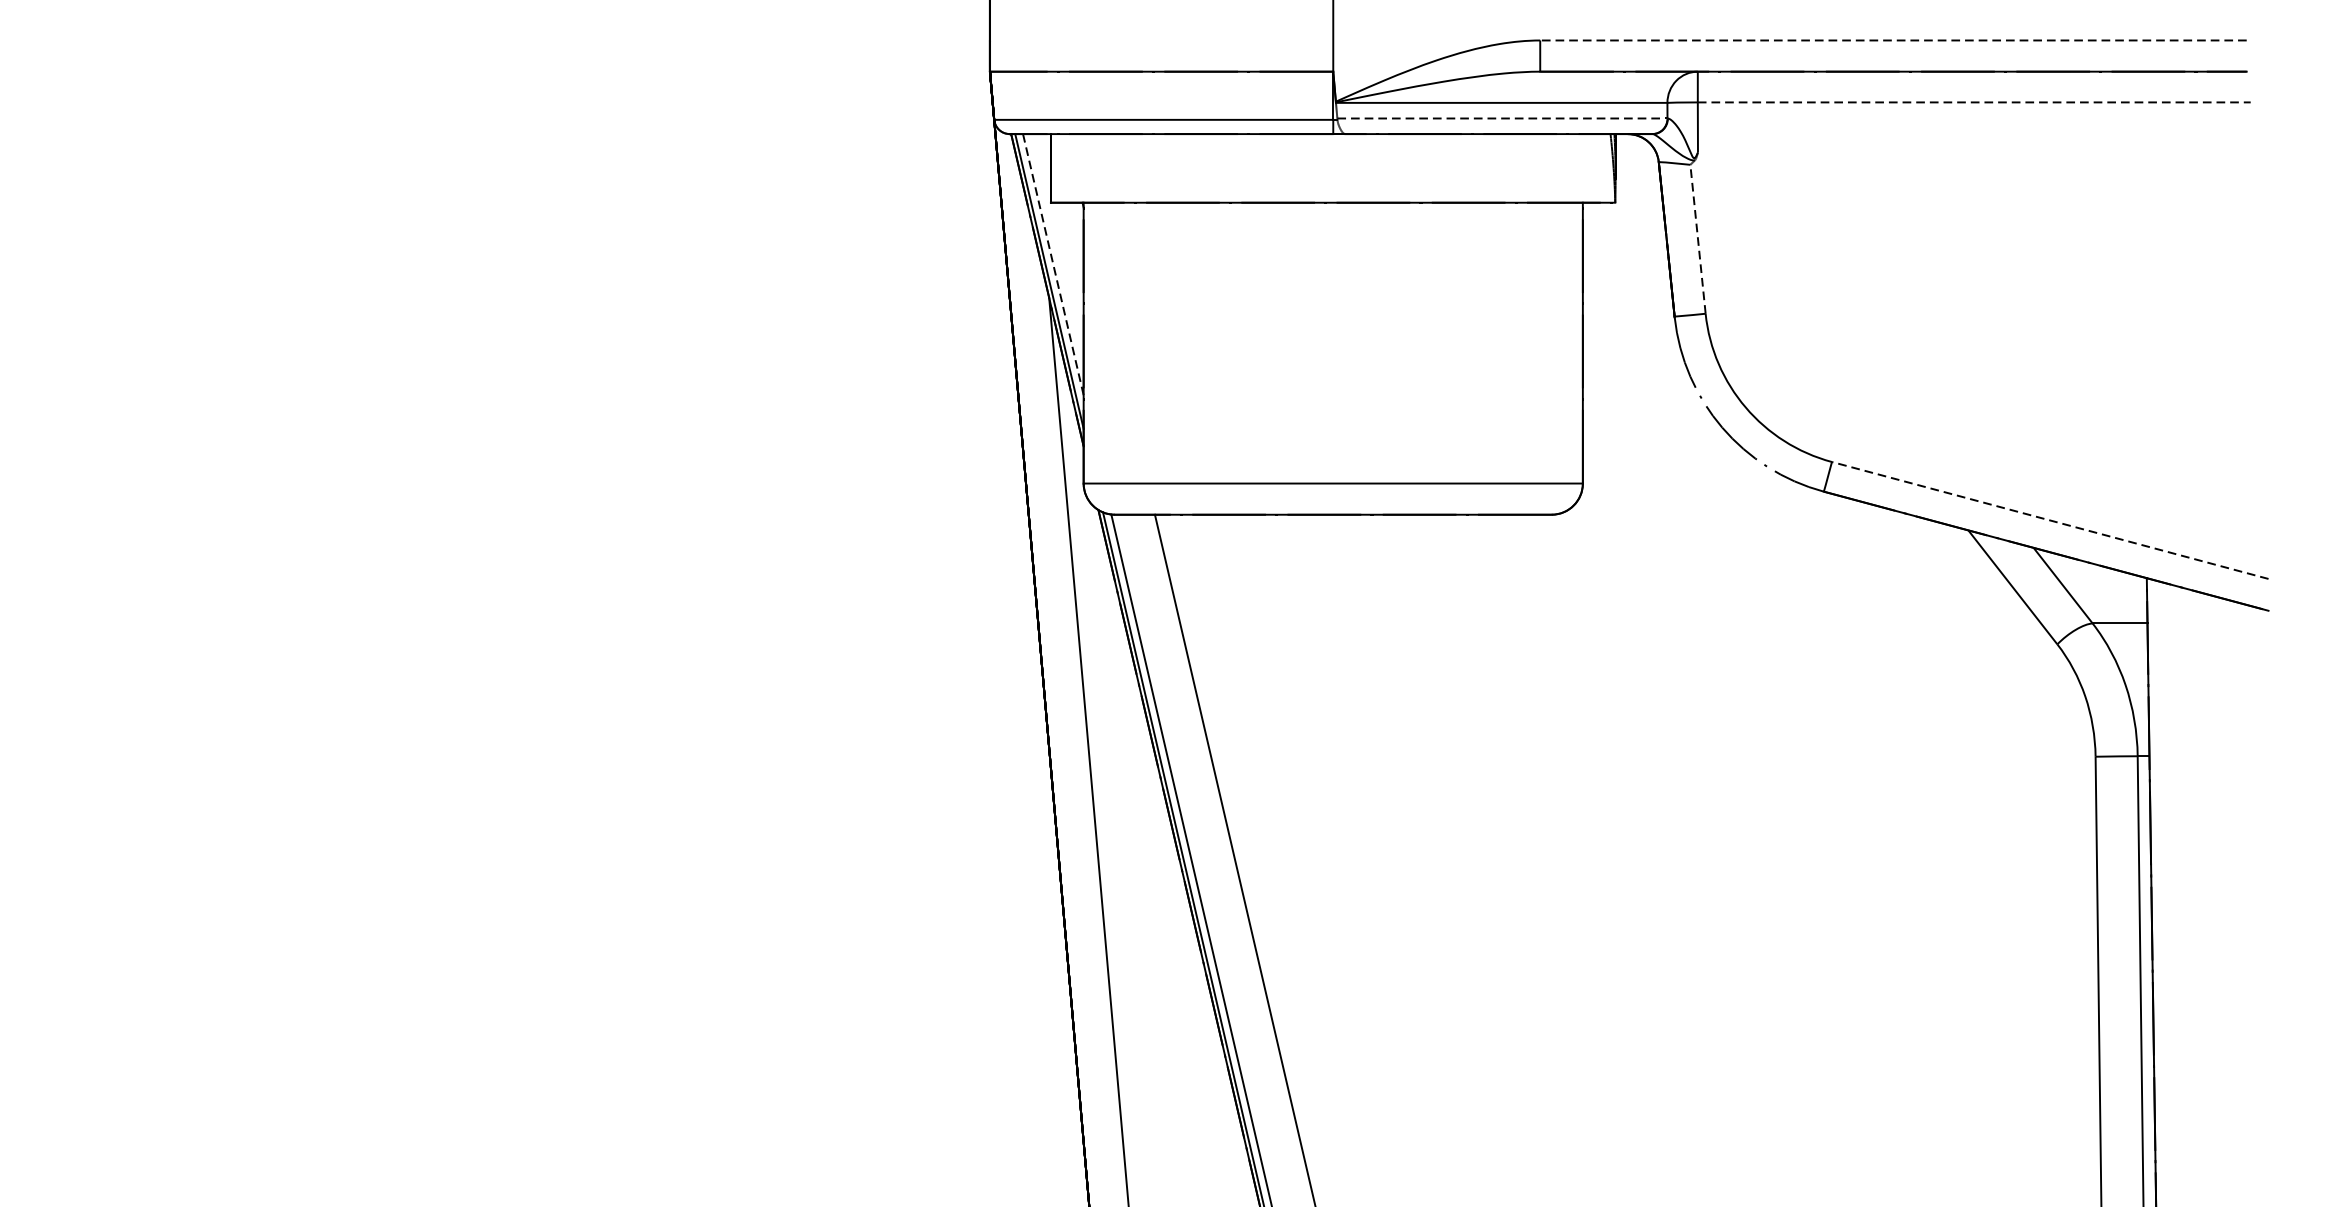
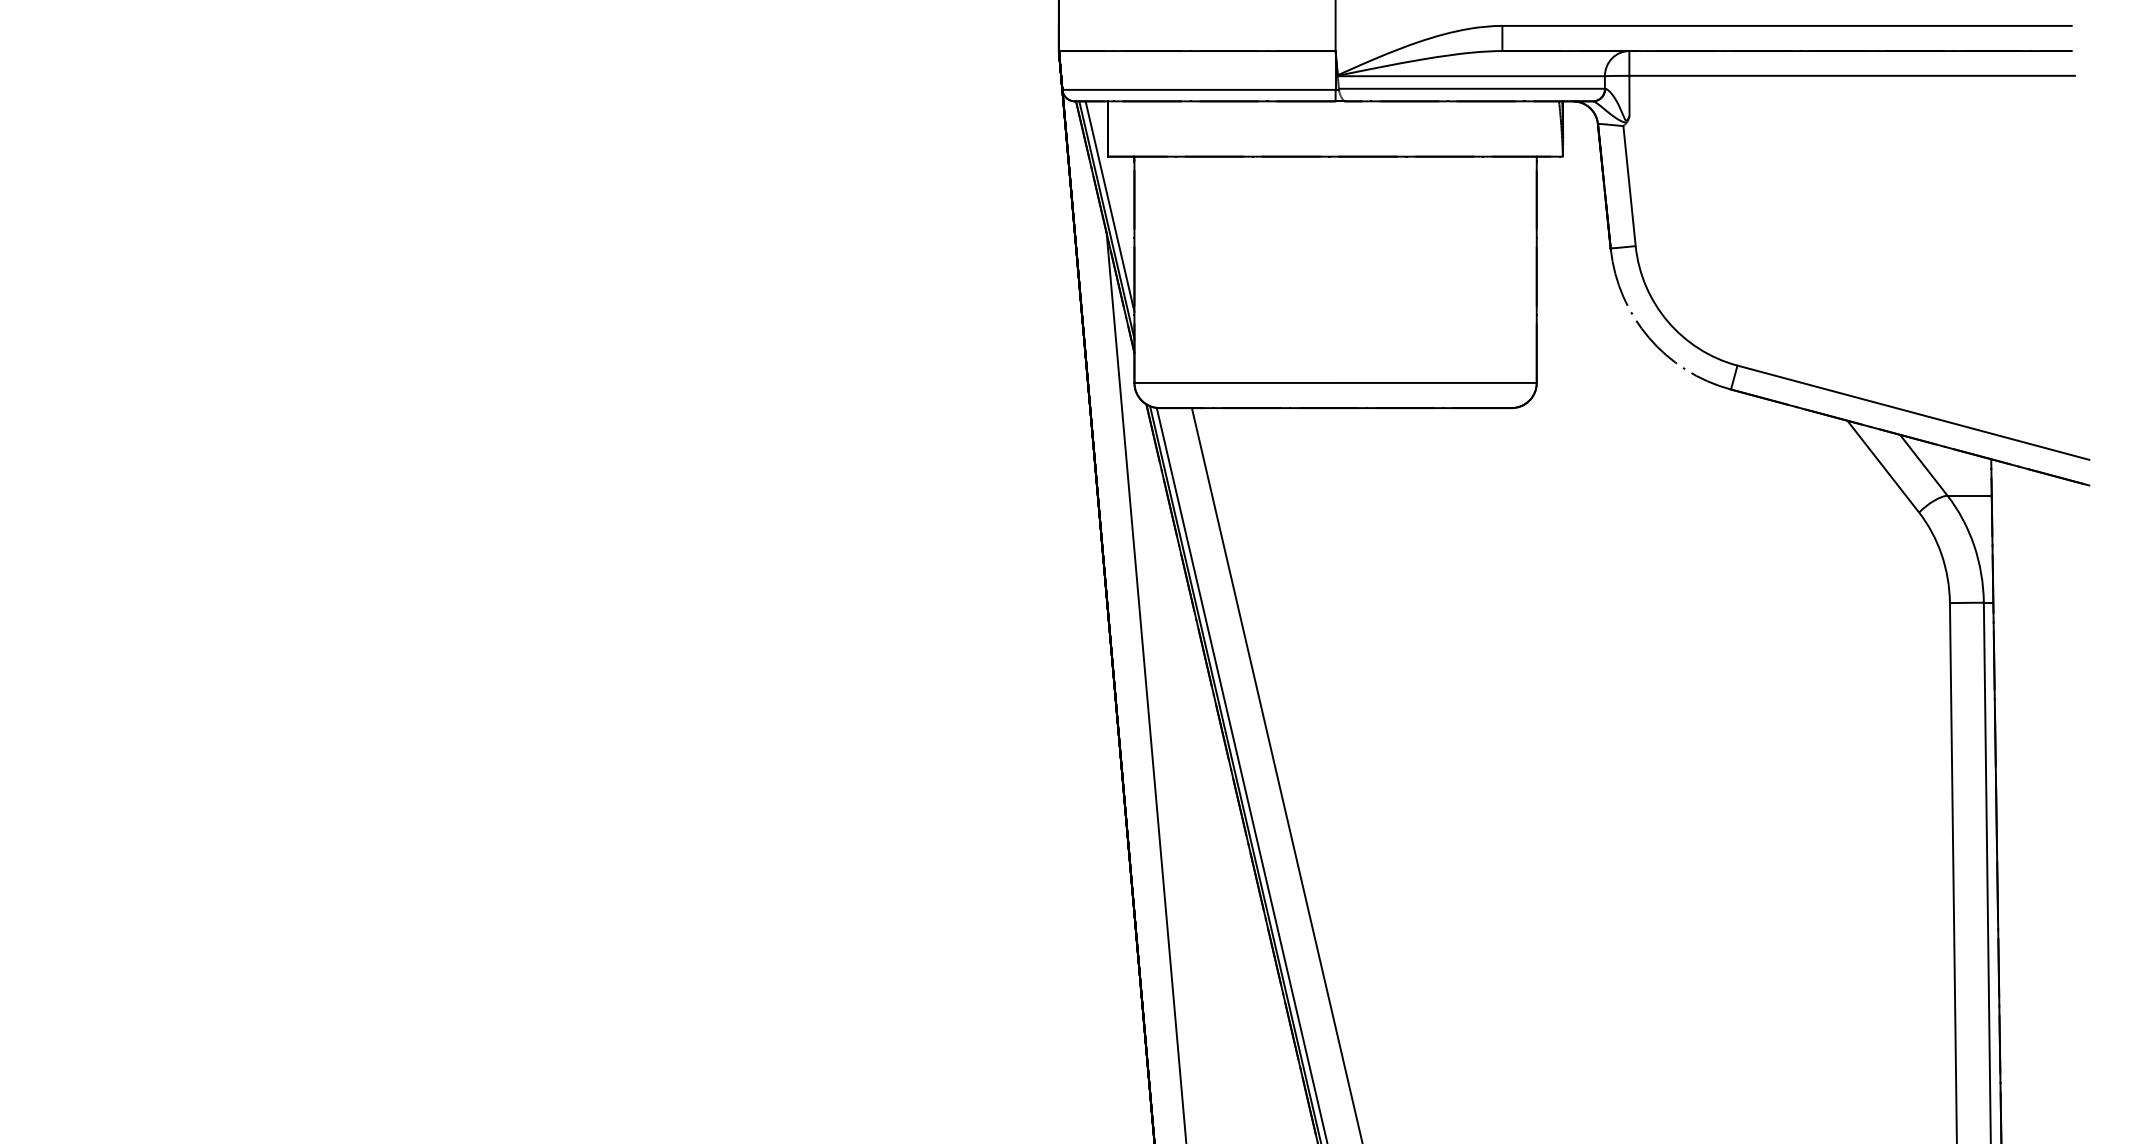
line: (1894, 39) -> (1787, 25), dashed -> solid
line: (1974, 102) -> (1852, 75), dashed -> solid
line: (1503, 118) -> (1472, 88), dashed -> solid
line: (1697, 238) -> (1629, 185), dashed -> solid
line: (1053, 265) -> (1110, 207), dashed -> solid
line: (2049, 520) -> (1912, 412), dashed -> solid

